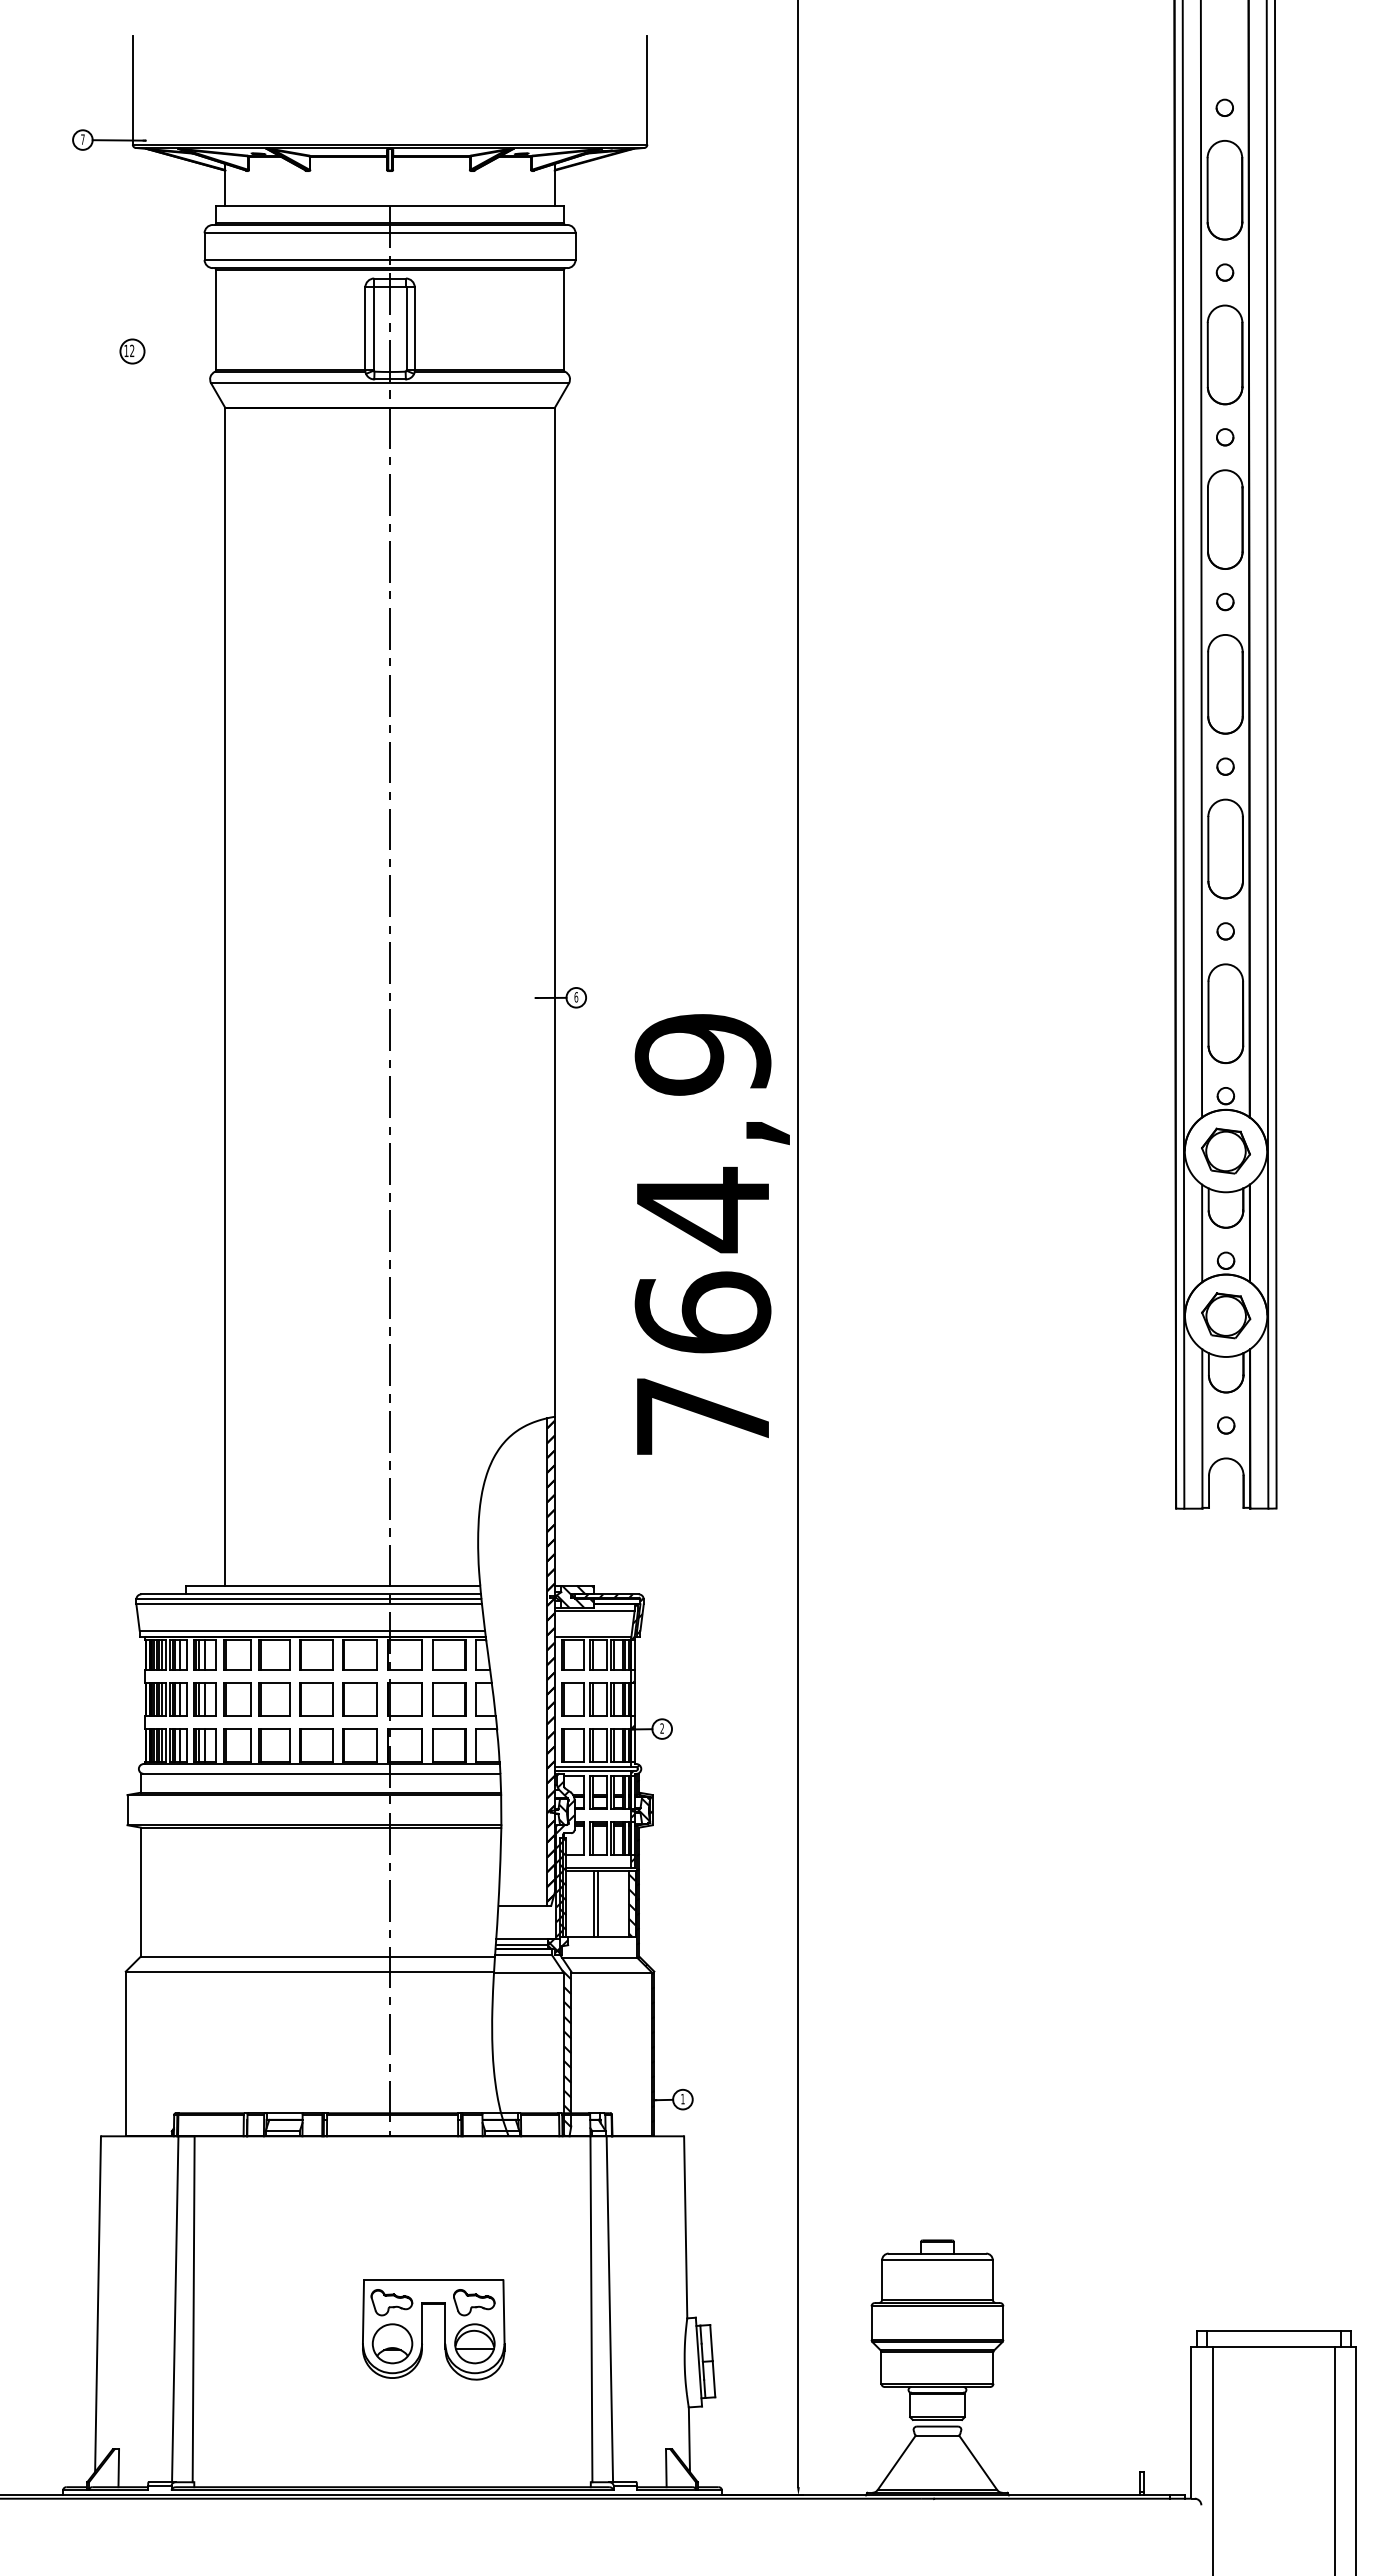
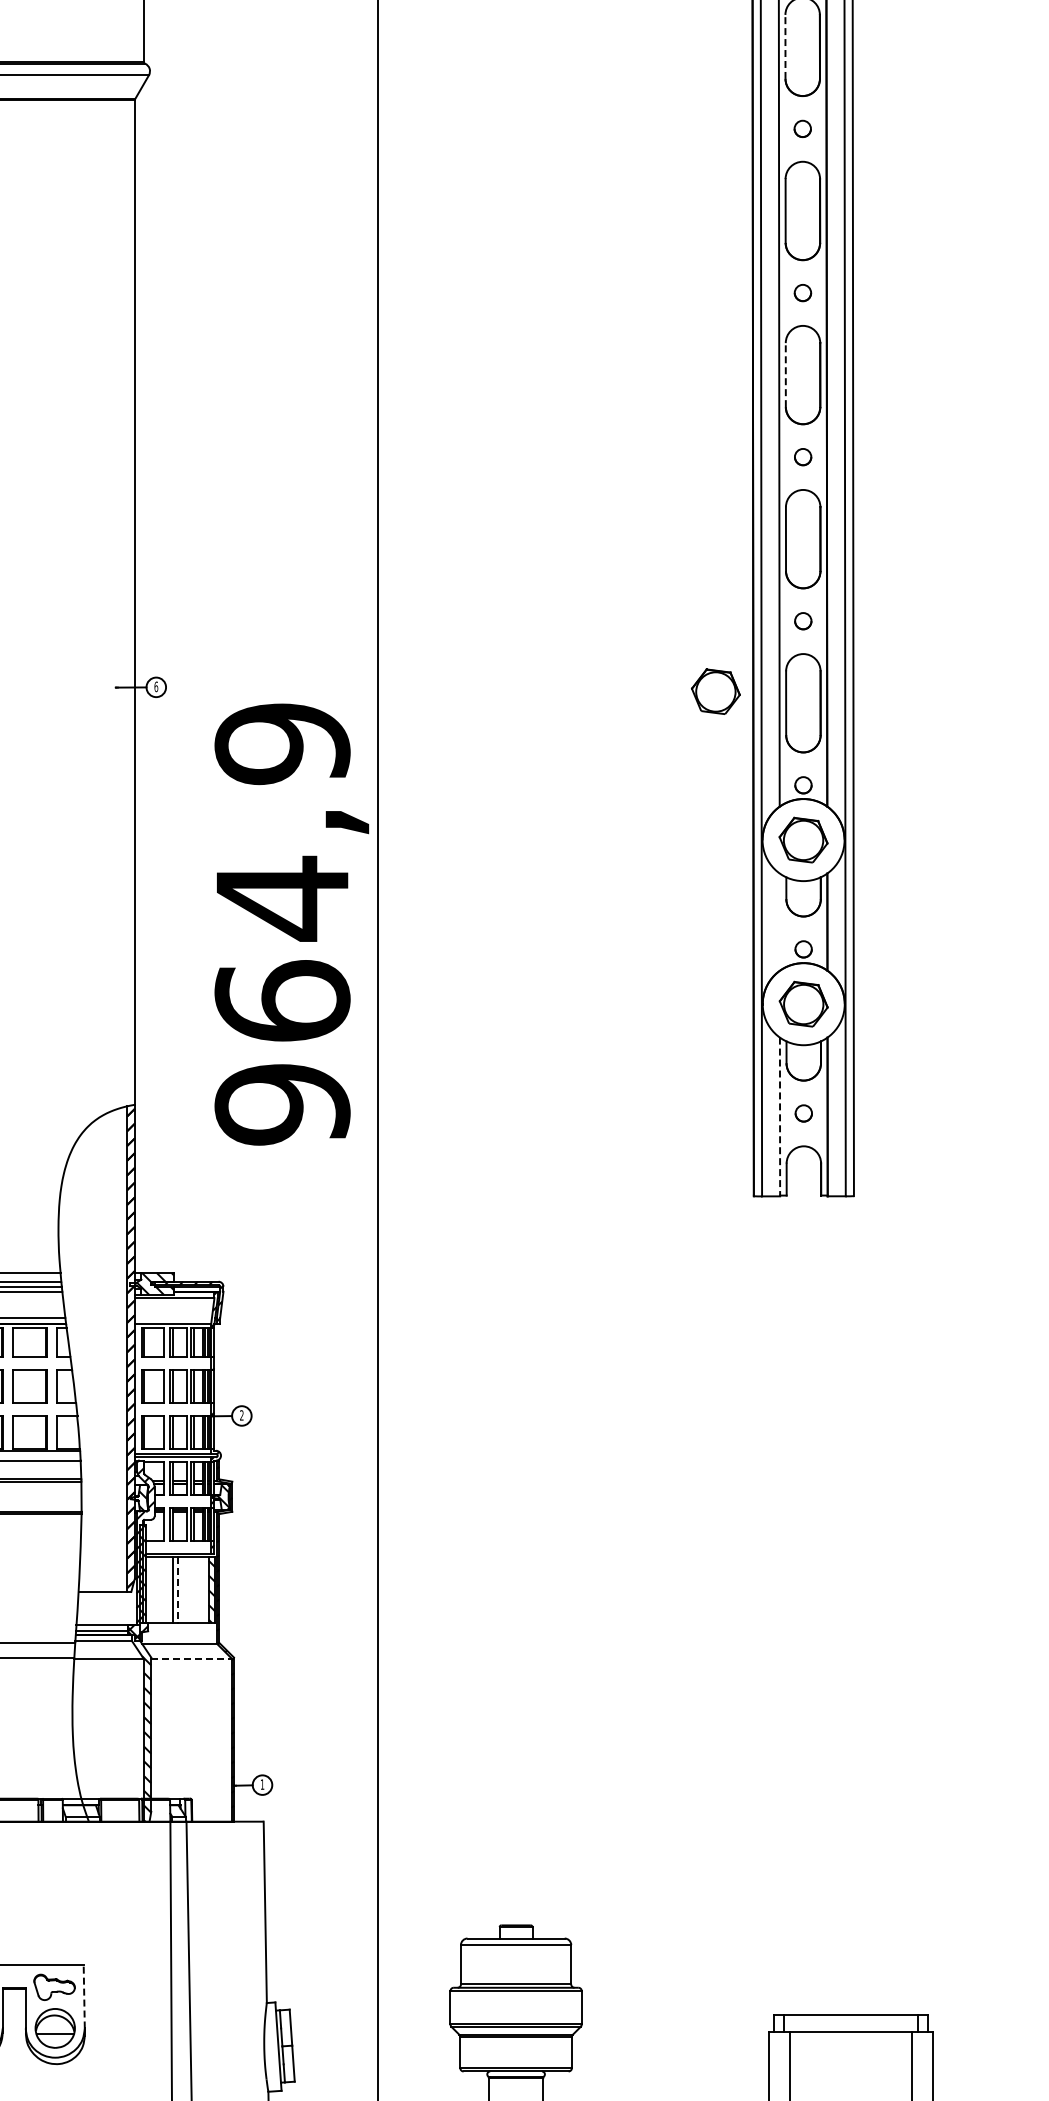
line: (1207, 354) -> (785, 46), solid -> dashed
line: (1208, 683) -> (786, 374), solid -> dashed
part: (1137, 1001) -> (715, 691), added
line: (1202, 1233) -> (780, 922), removed
text: (702, 1416) -> (282, 1104), 764,9 -> 964,9
line: (1202, 1429) -> (780, 1117), solid -> dashed
line: (598, 1904) -> (178, 1590), solid -> dashed
line: (612, 1972) -> (192, 1658), solid -> dashed
line: (504, 2312) -> (84, 1997), solid -> dashed

